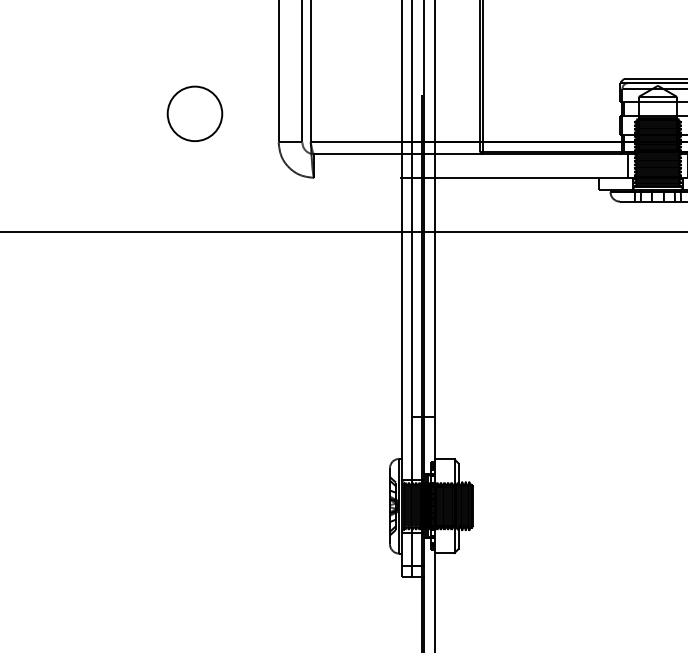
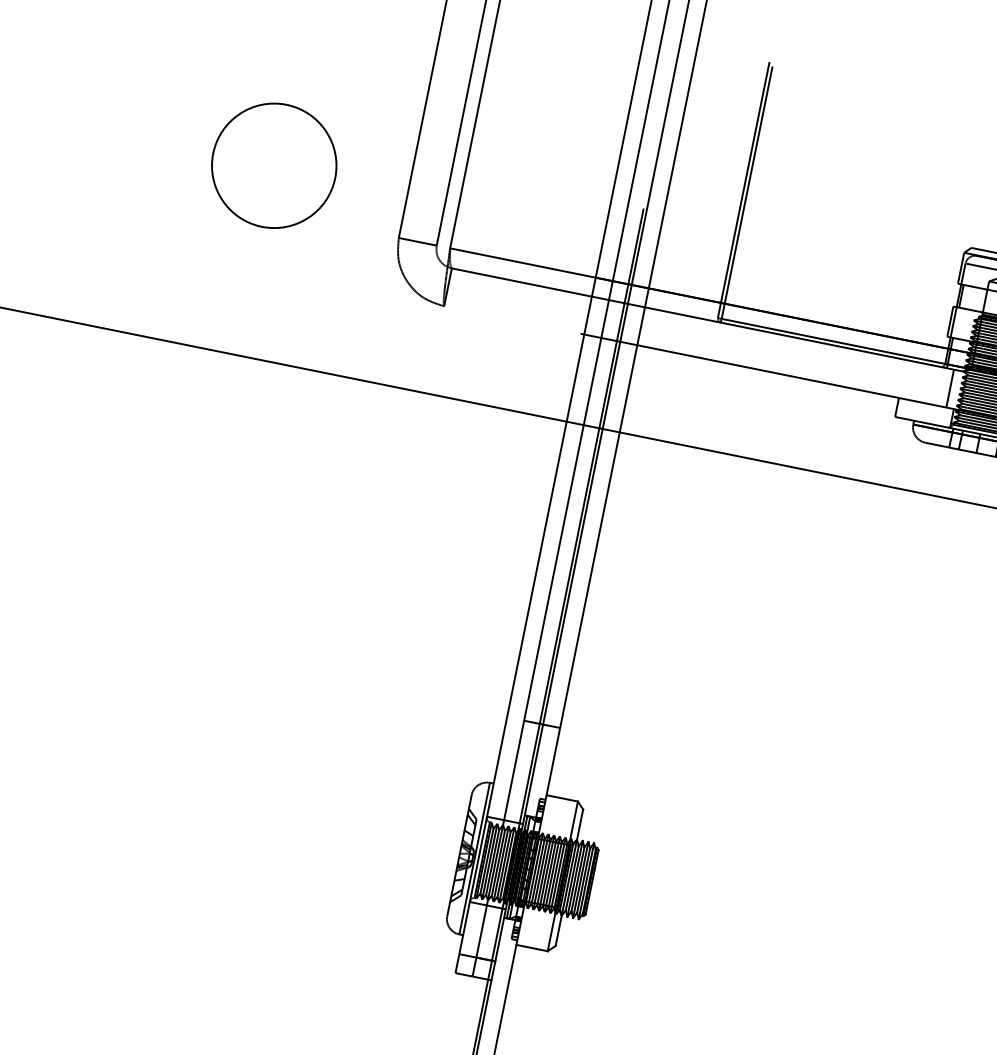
circle: (194, 113) -> (273, 164), size x1.4

